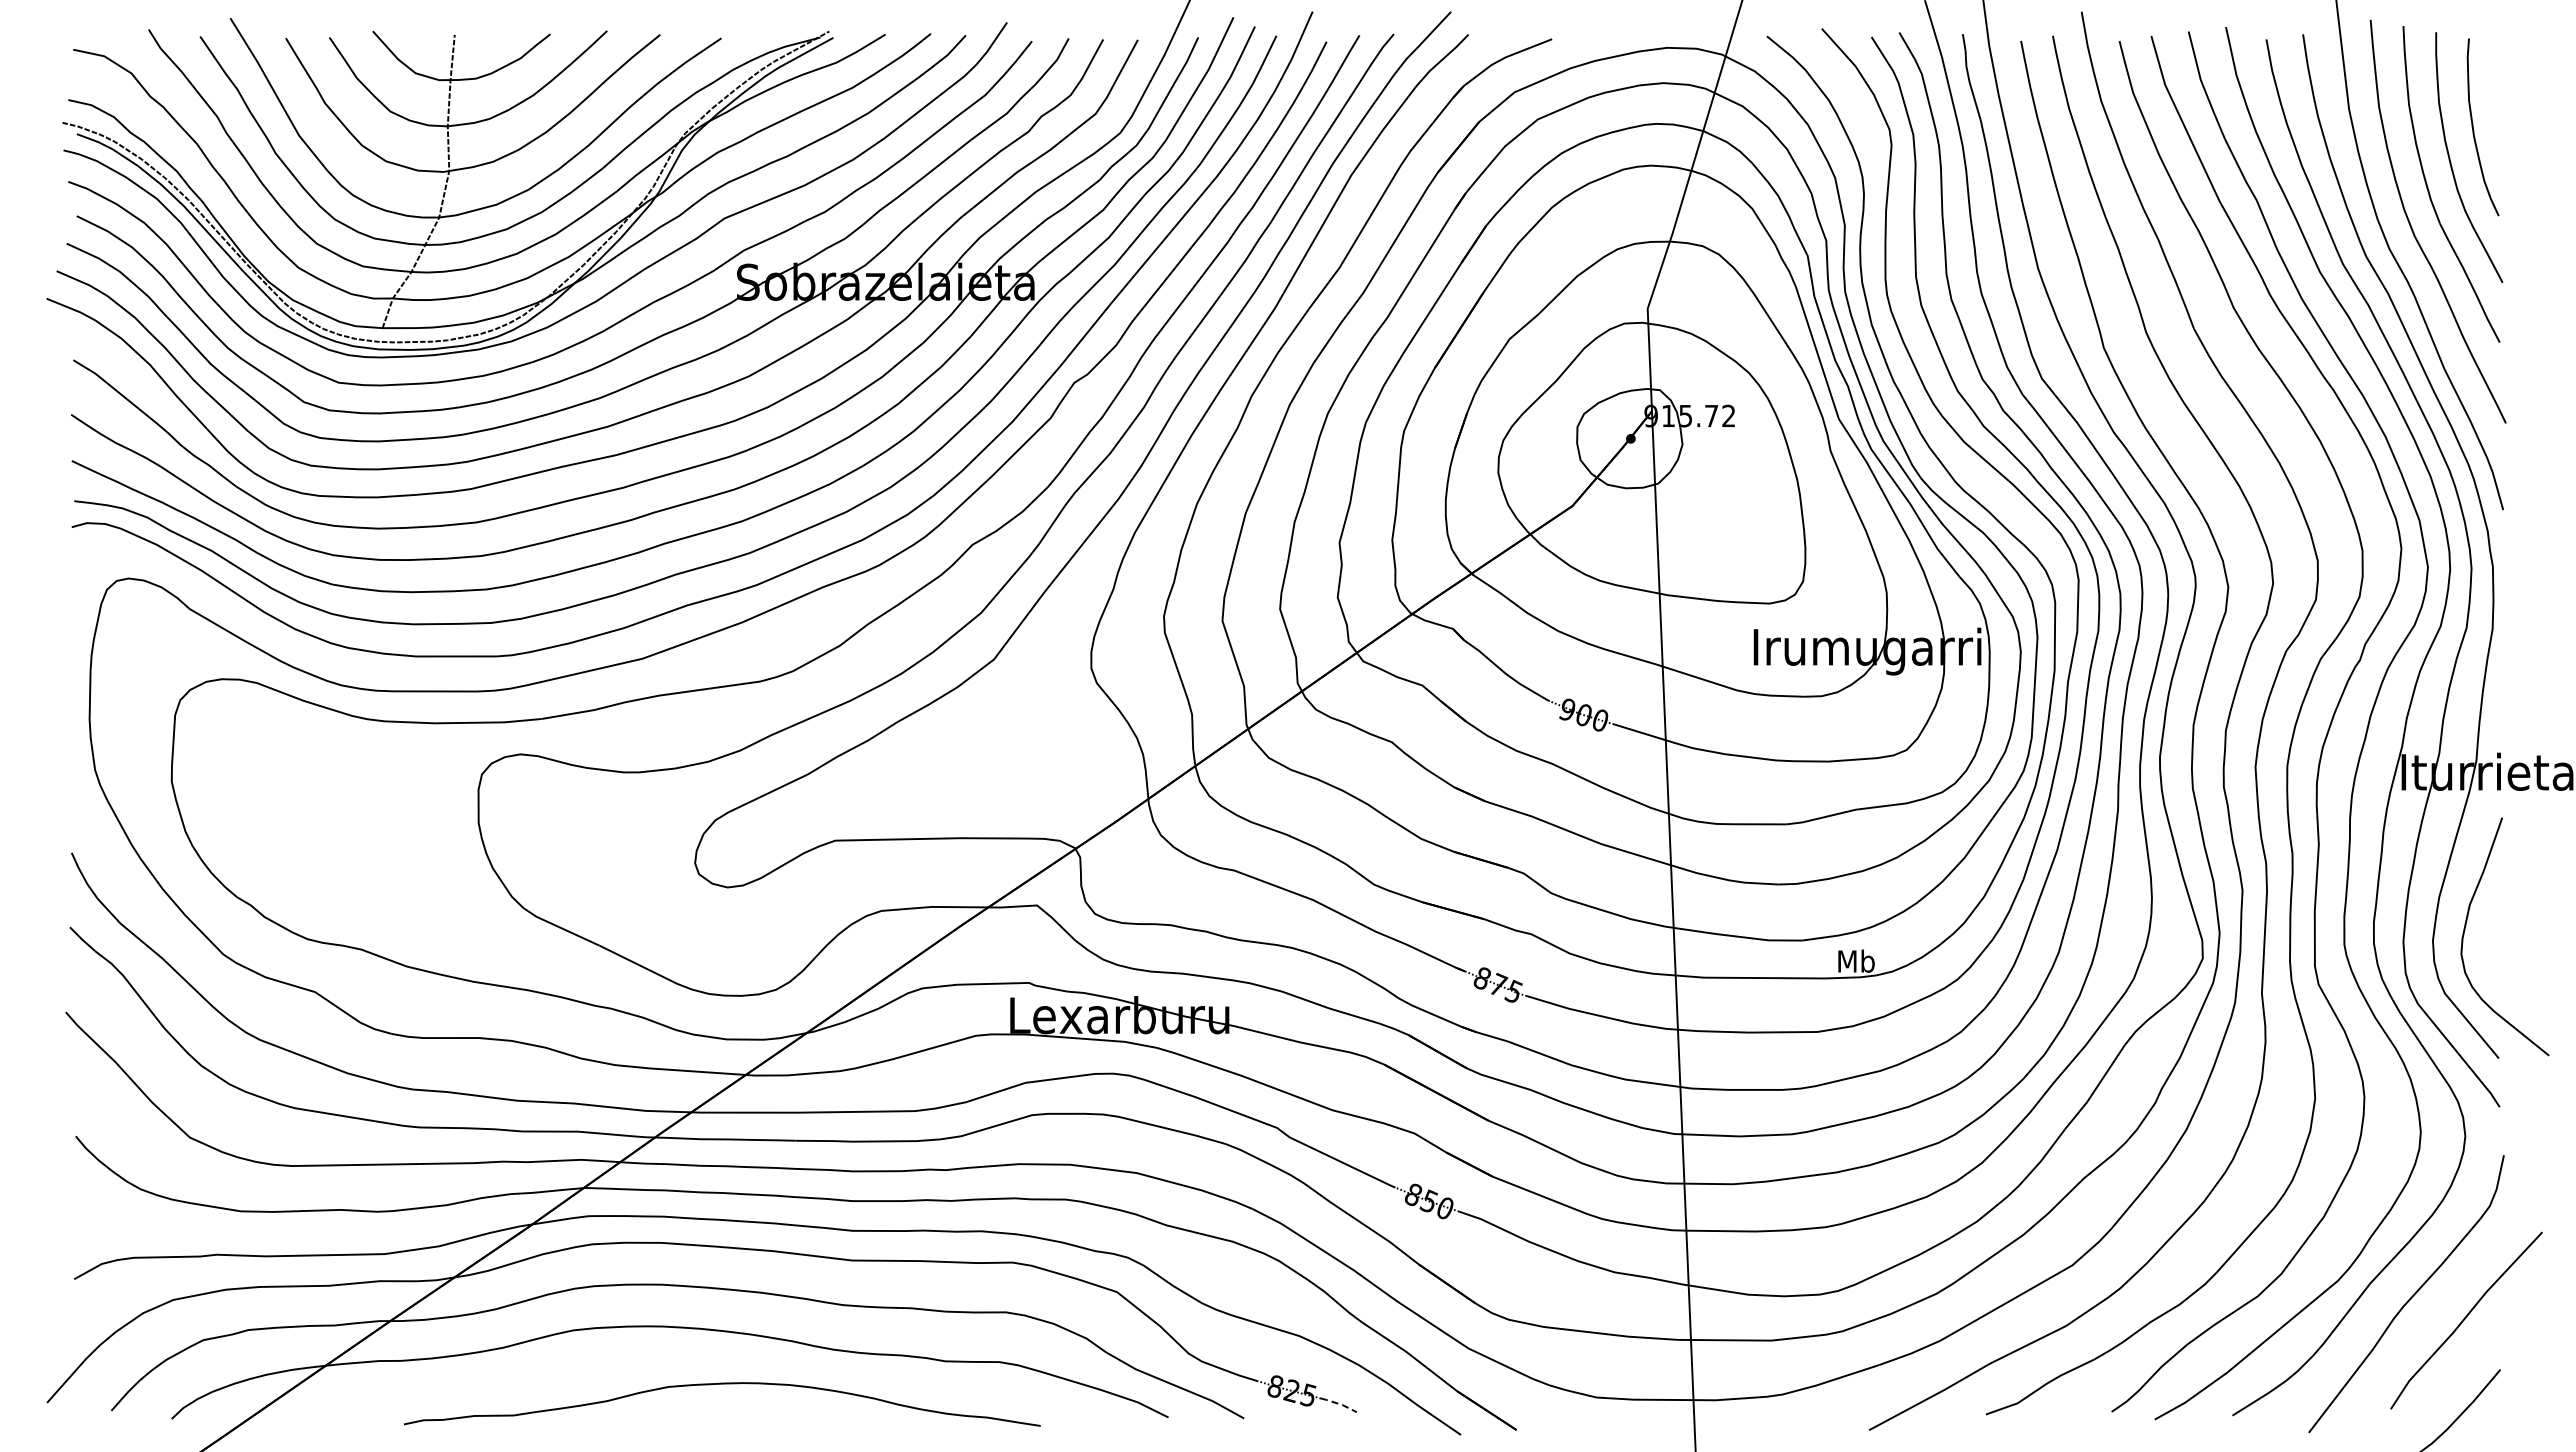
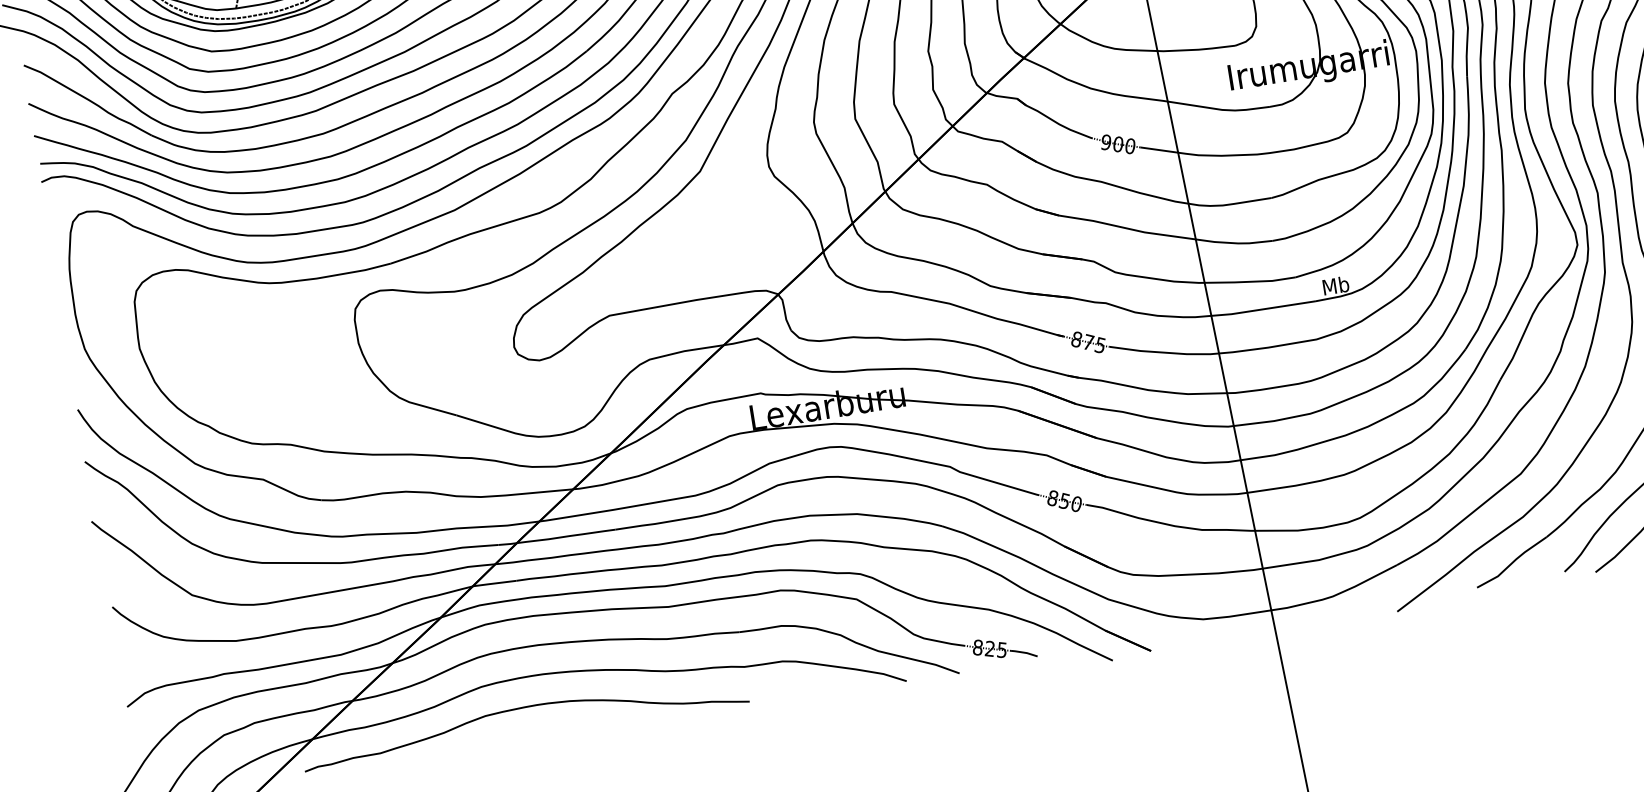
curve: (722, 1384) -> (522, 708), moved
line: (1339, 1404) -> (1024, 652), dashed -> solid

